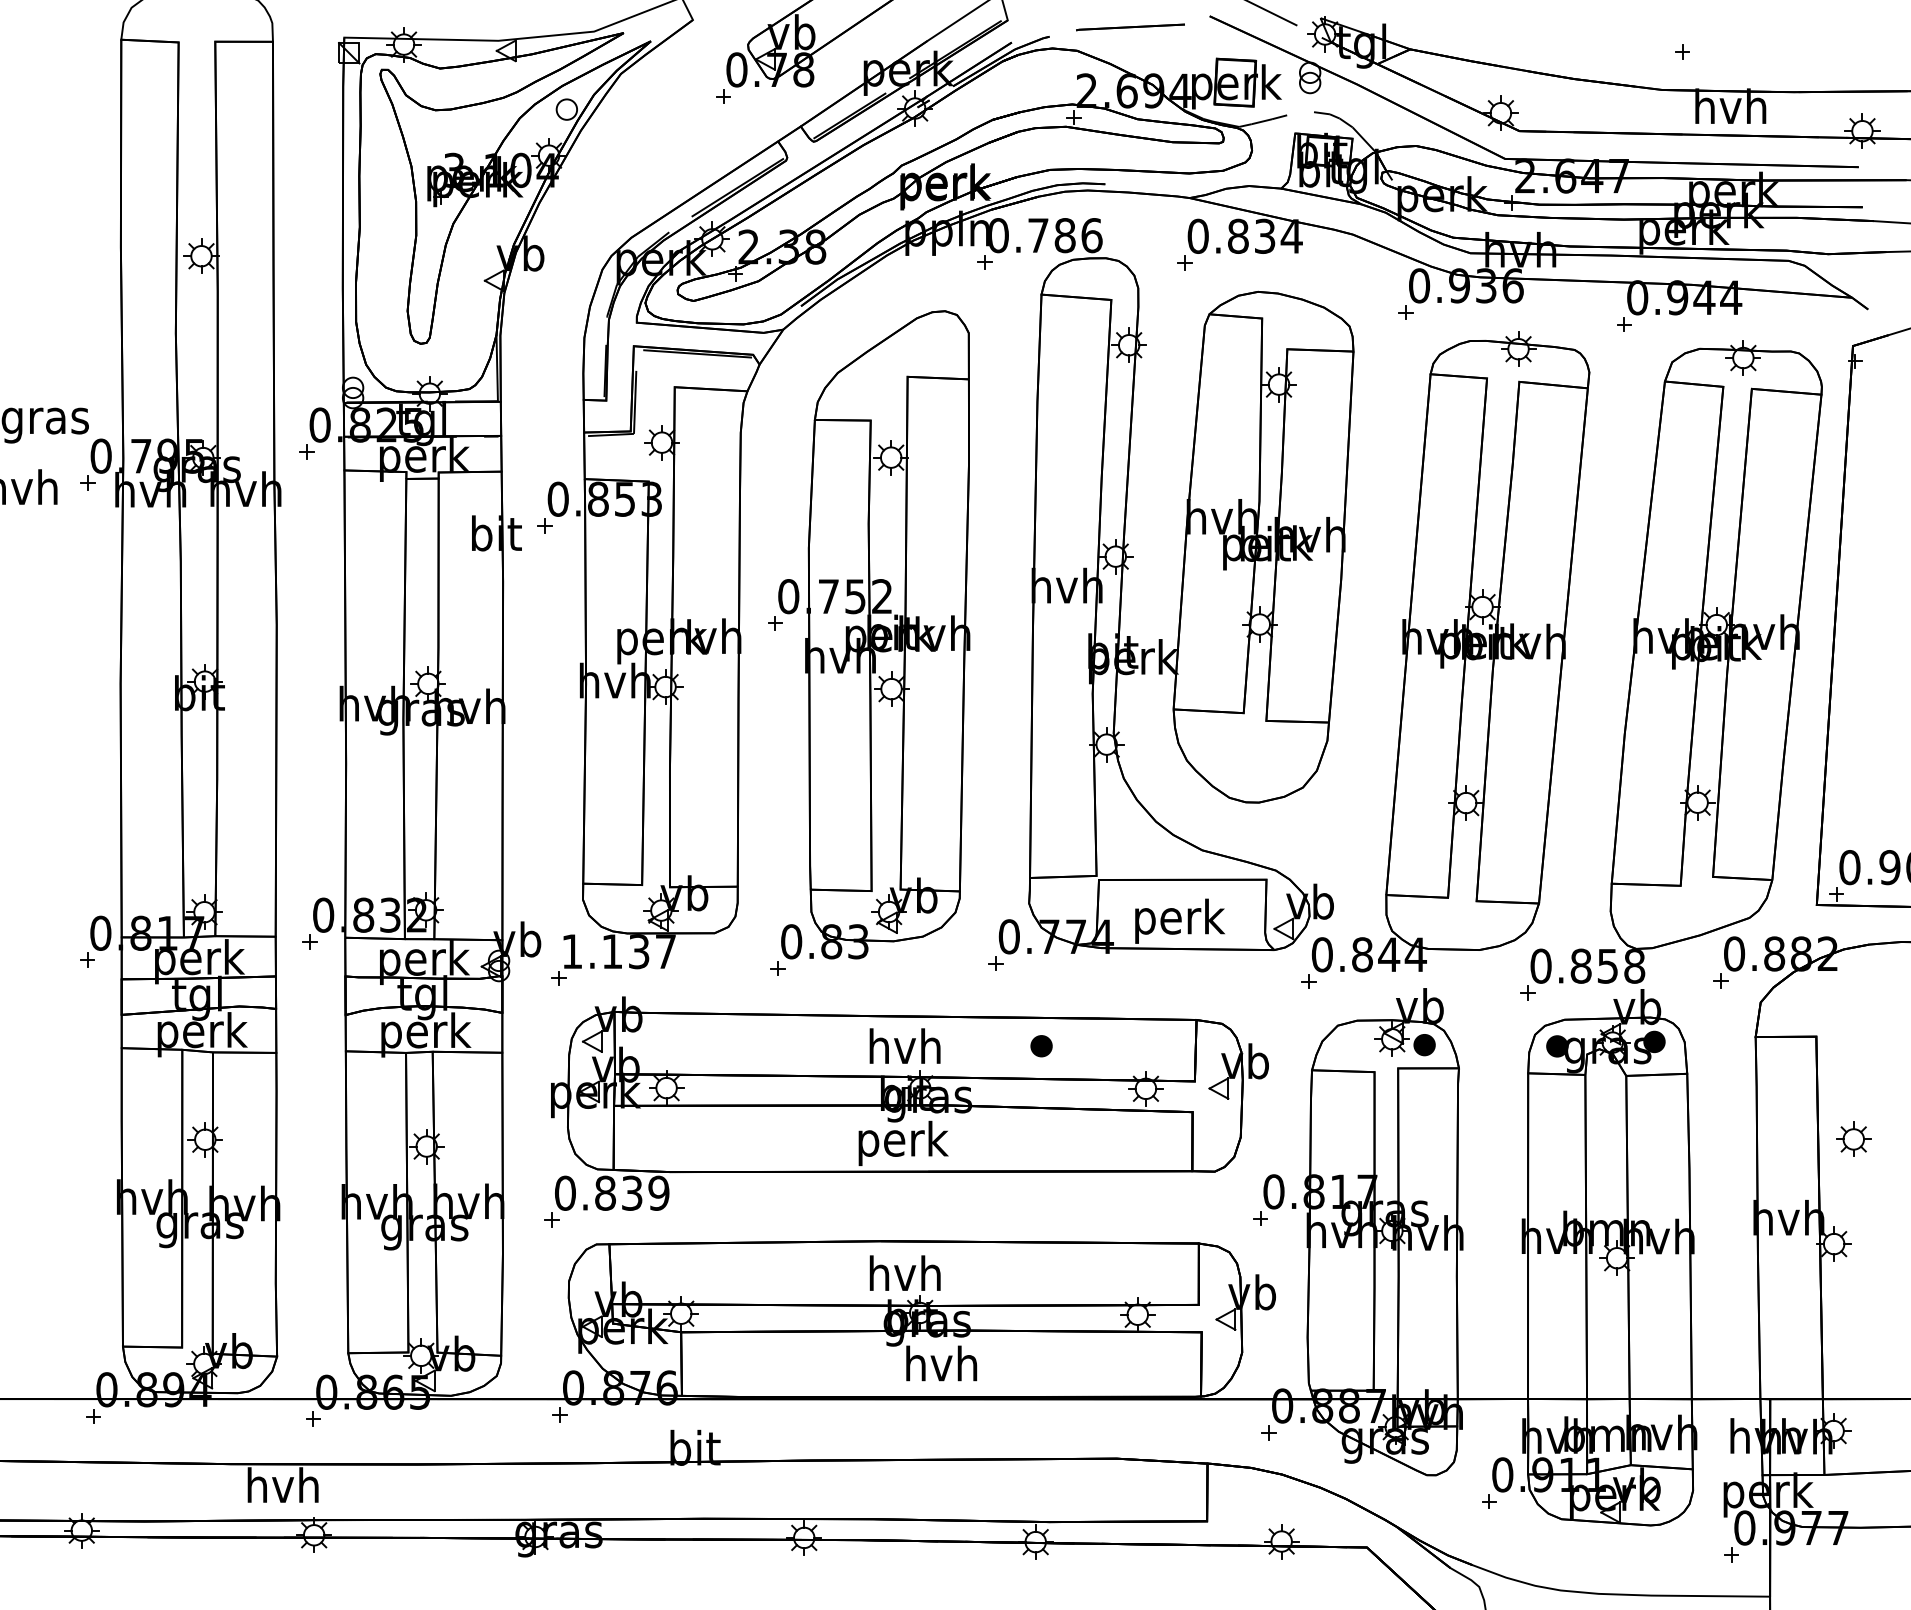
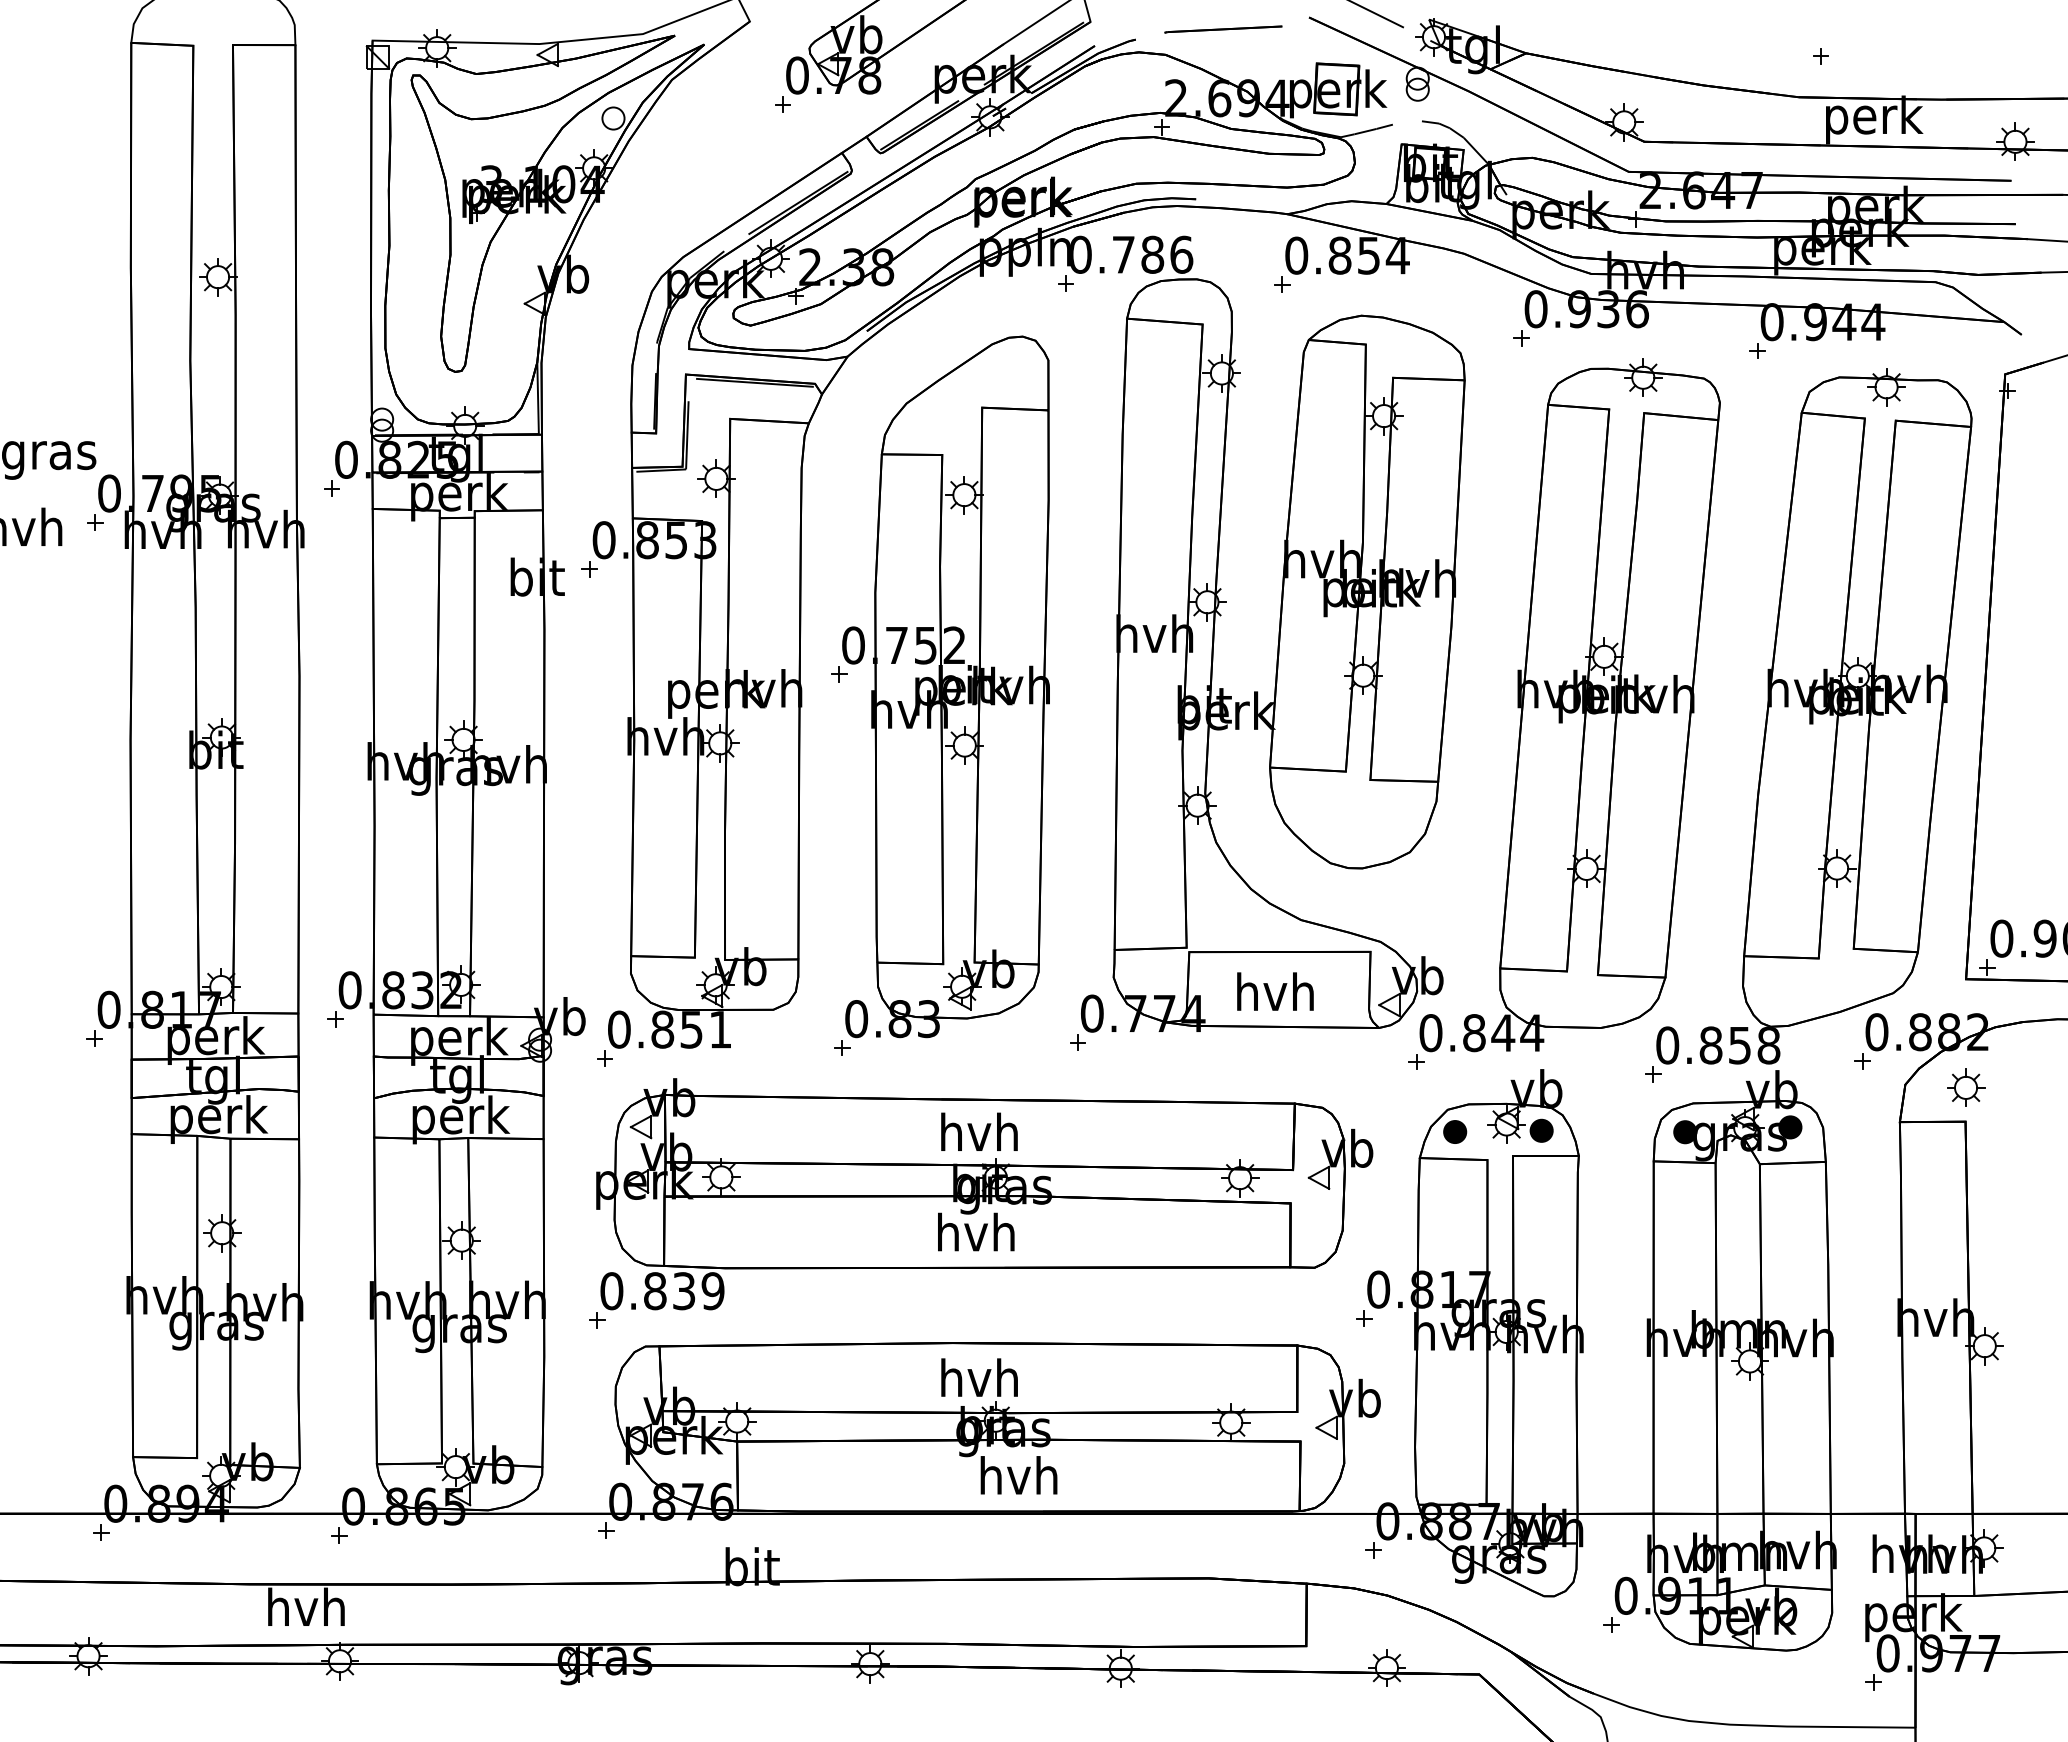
text: (1732, 110) -> (1874, 119), hvh -> perk
text: (1264, 236) -> (1368, 255), 0.834 -> 0.854
text: (1179, 920) -> (1276, 996), perk -> hvh
text: (618, 951) -> (669, 1029), 1.137 -> 0.851
part: (1041, 1045) -> (1455, 1131), moved
part: (1854, 1139) -> (1966, 1087), moved
text: (903, 1142) -> (977, 1236), perk -> hvh

